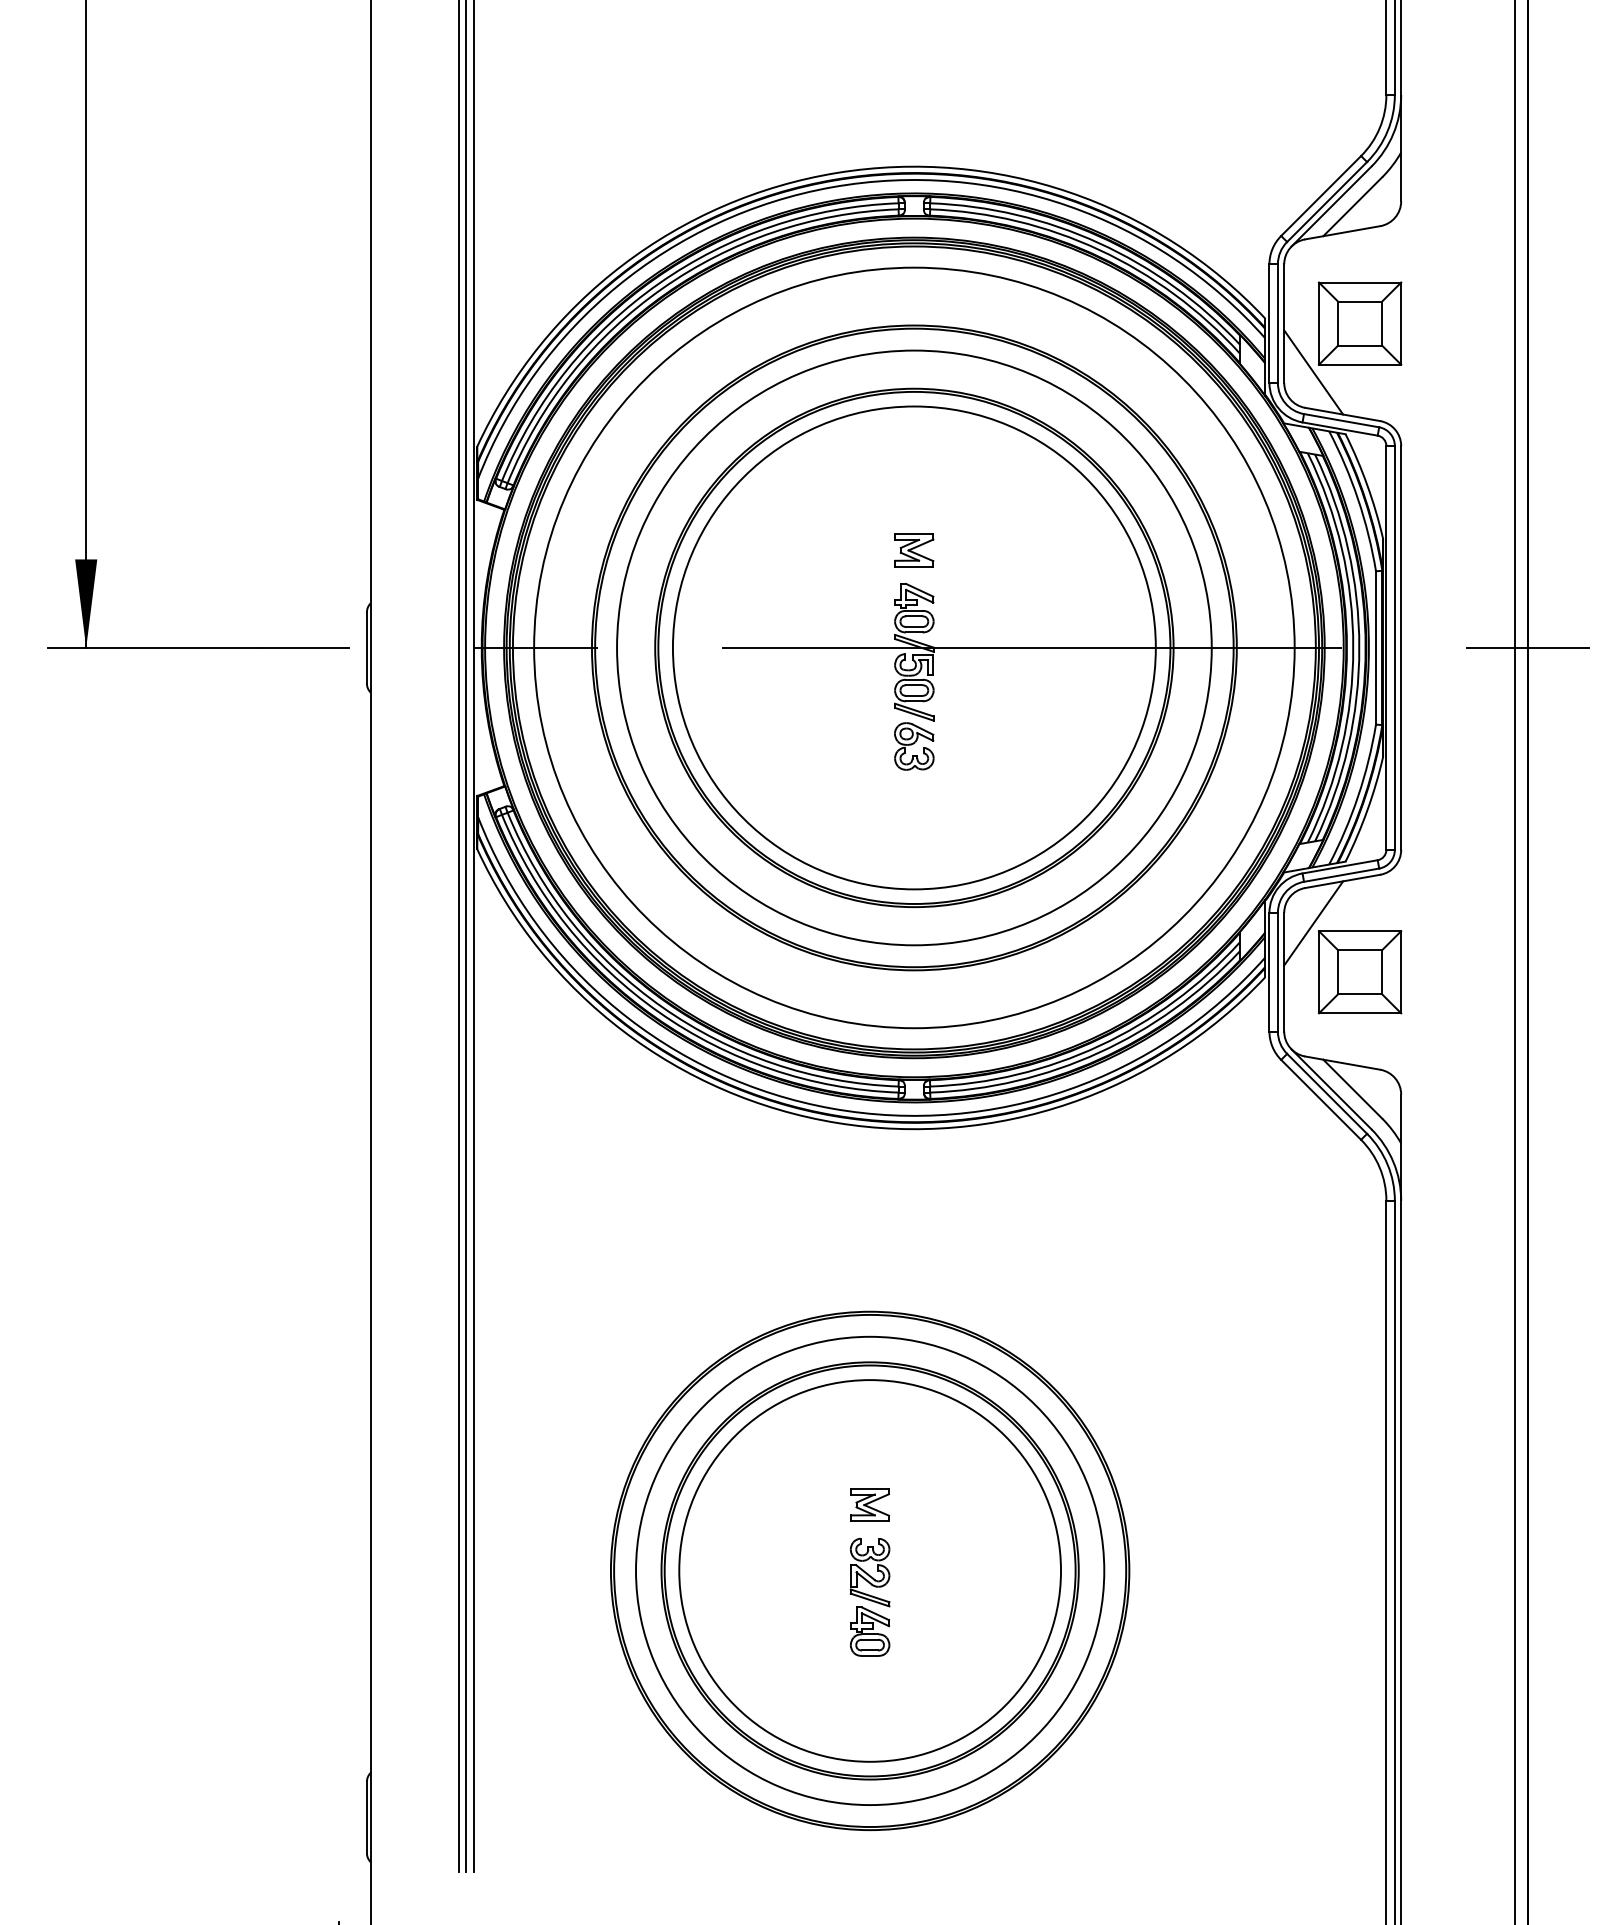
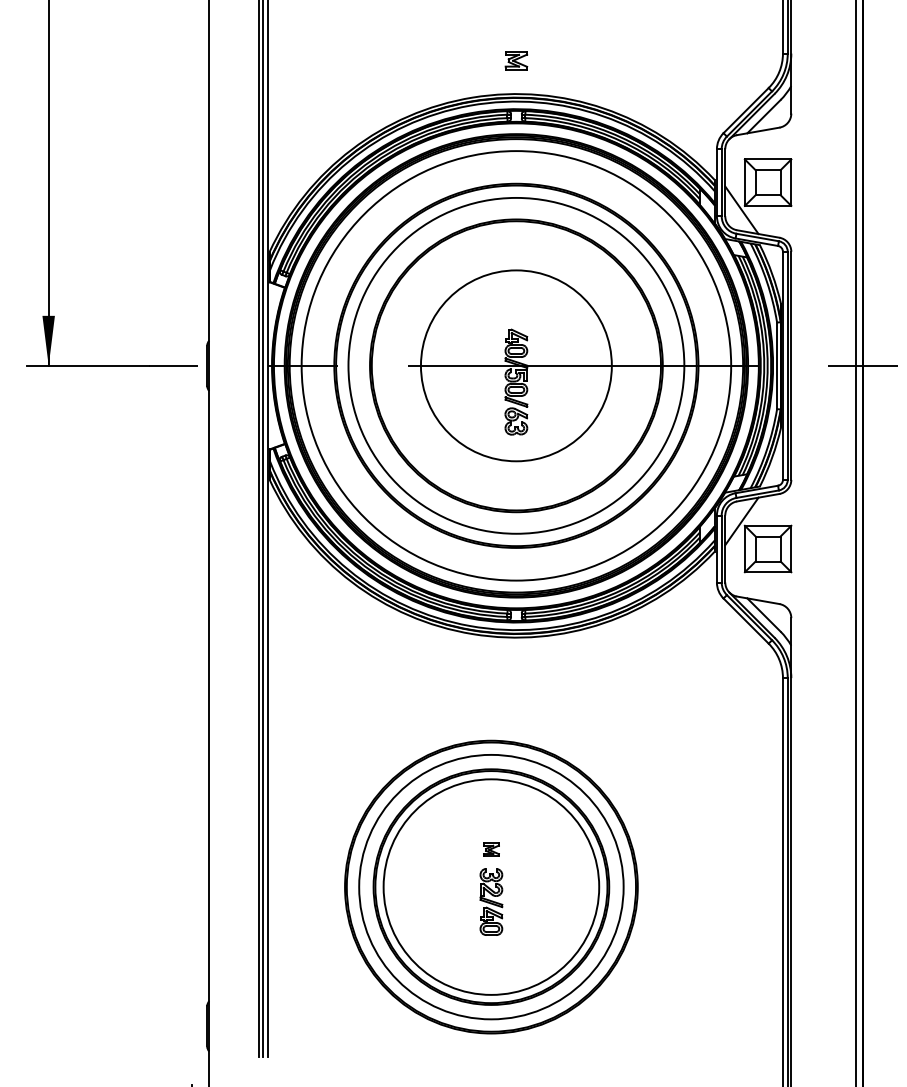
part: (914, 549) -> (516, 60), moved
circle: (914, 647) -> (516, 365), size x0.7
part: (870, 1504) -> (491, 849), size x0.7

